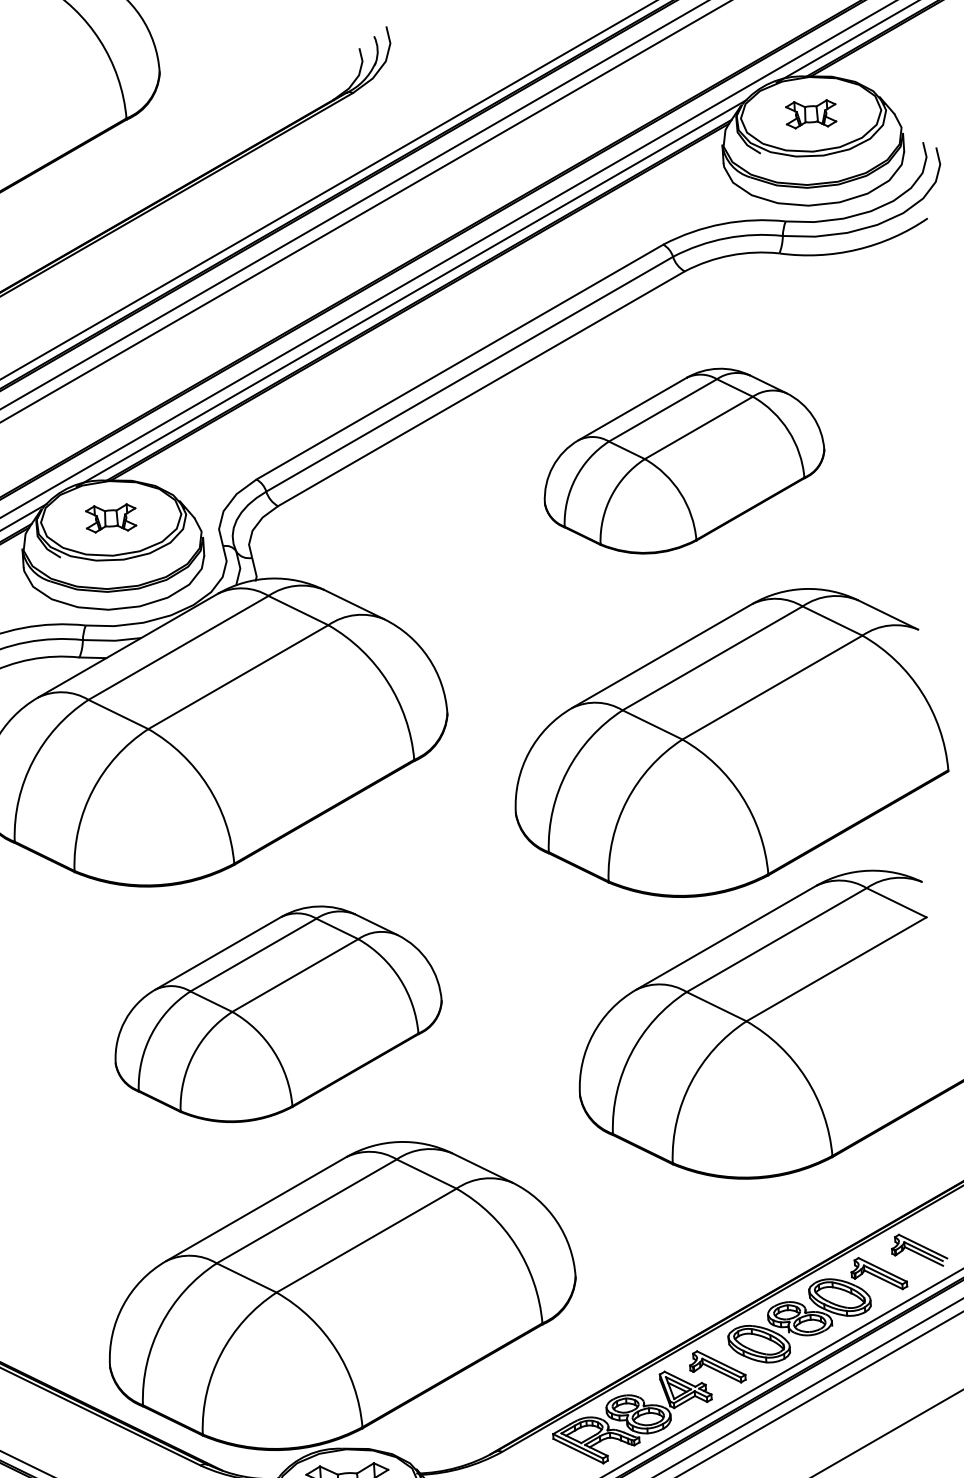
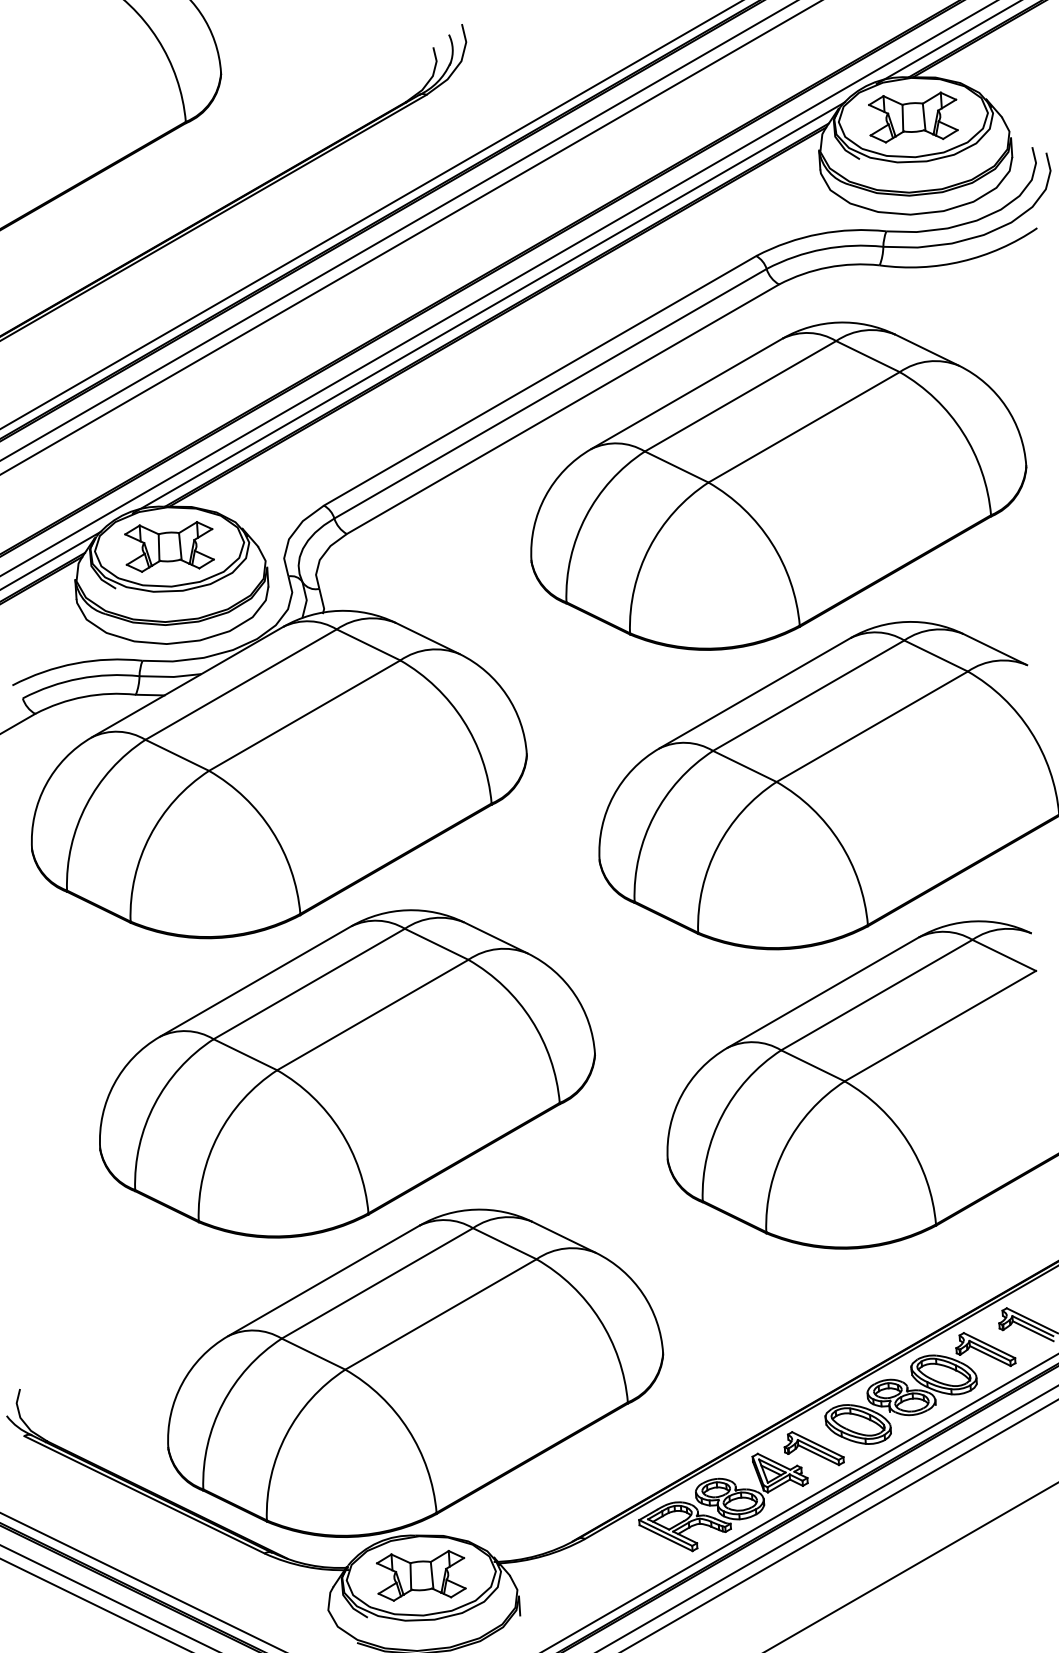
part: (811, 114) -> (913, 117), size x1.67
part: (684, 460) -> (778, 485), size x1.67
part: (111, 517) -> (169, 546), size x1.67
part: (278, 1013) -> (347, 1073), size x1.43

